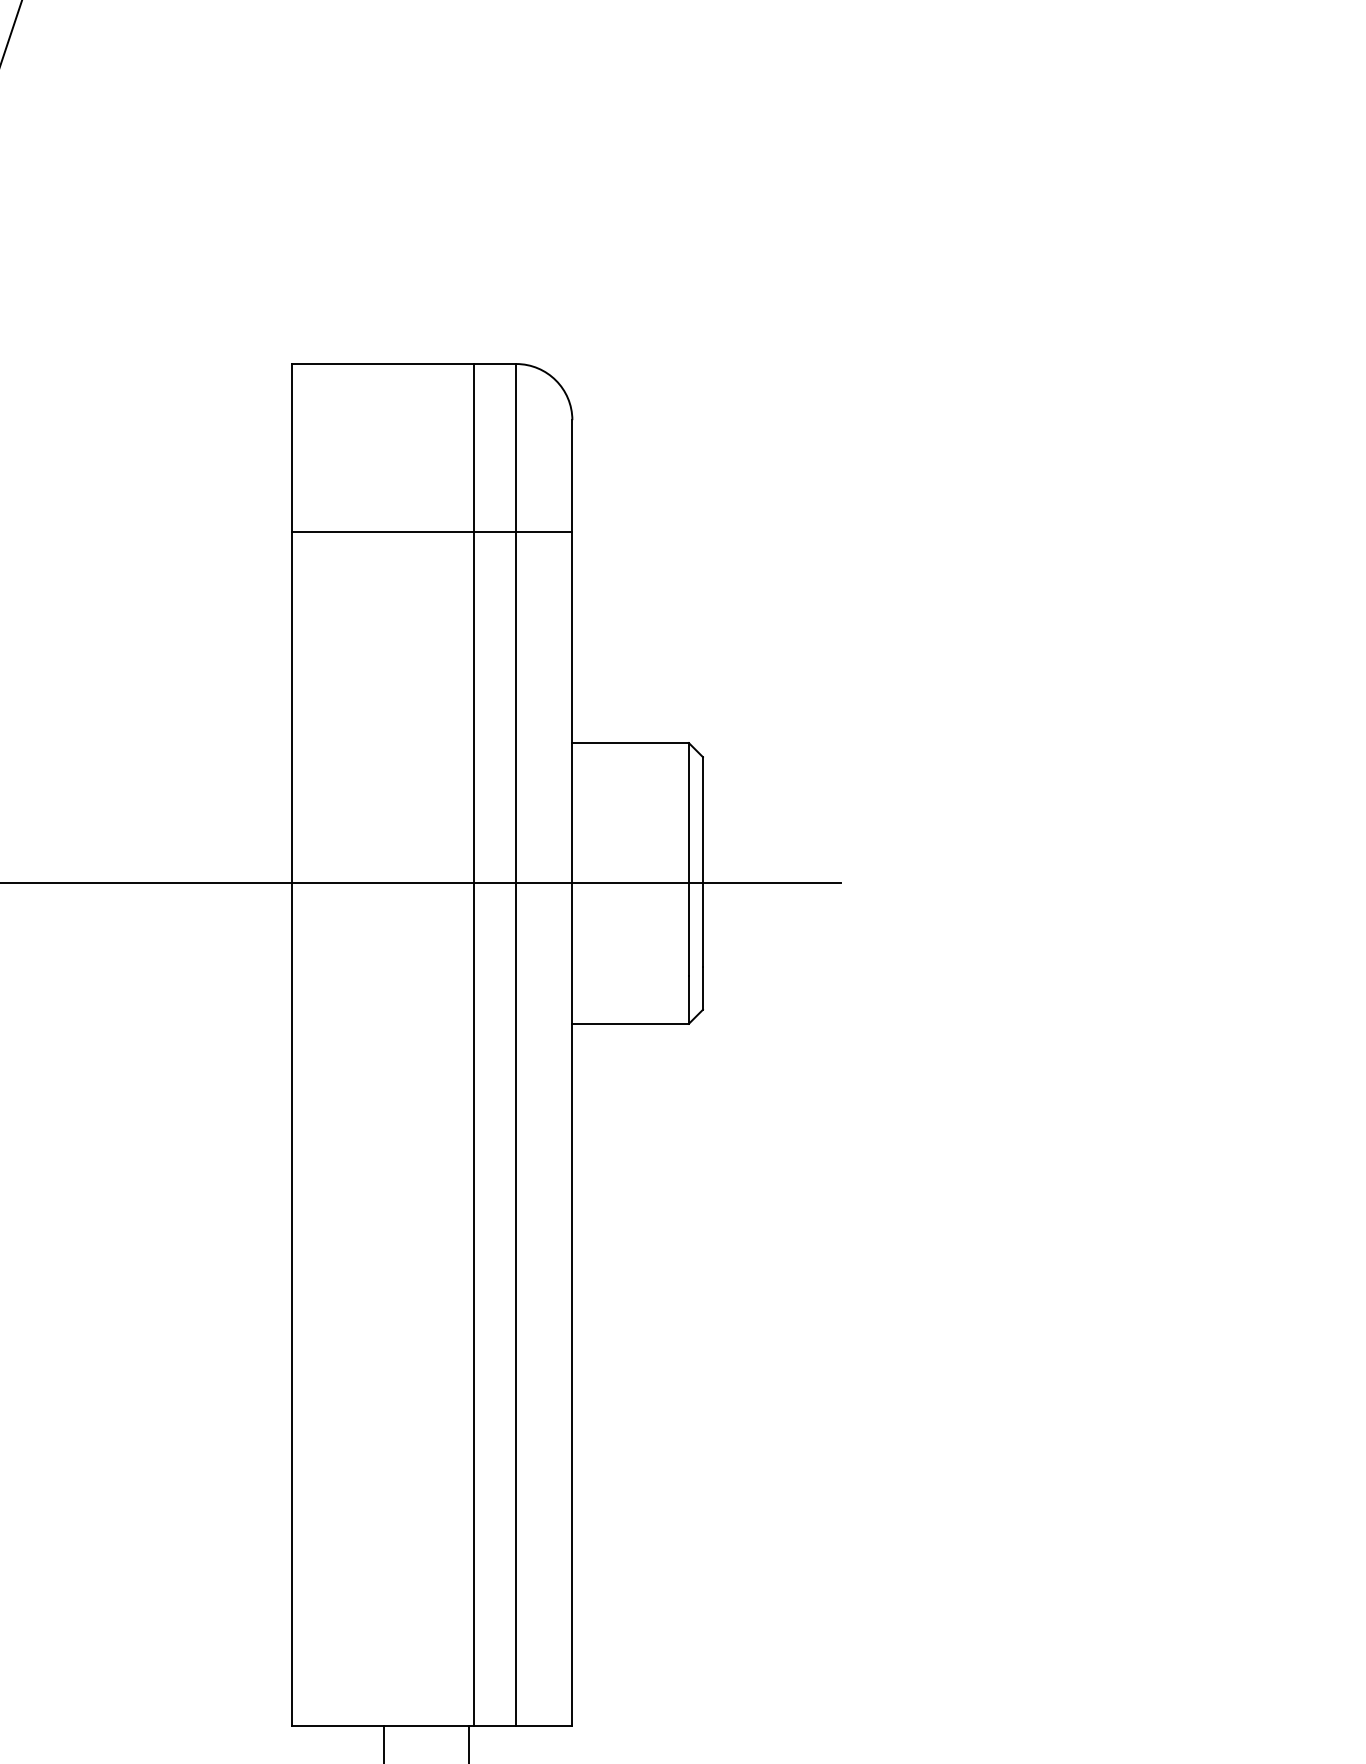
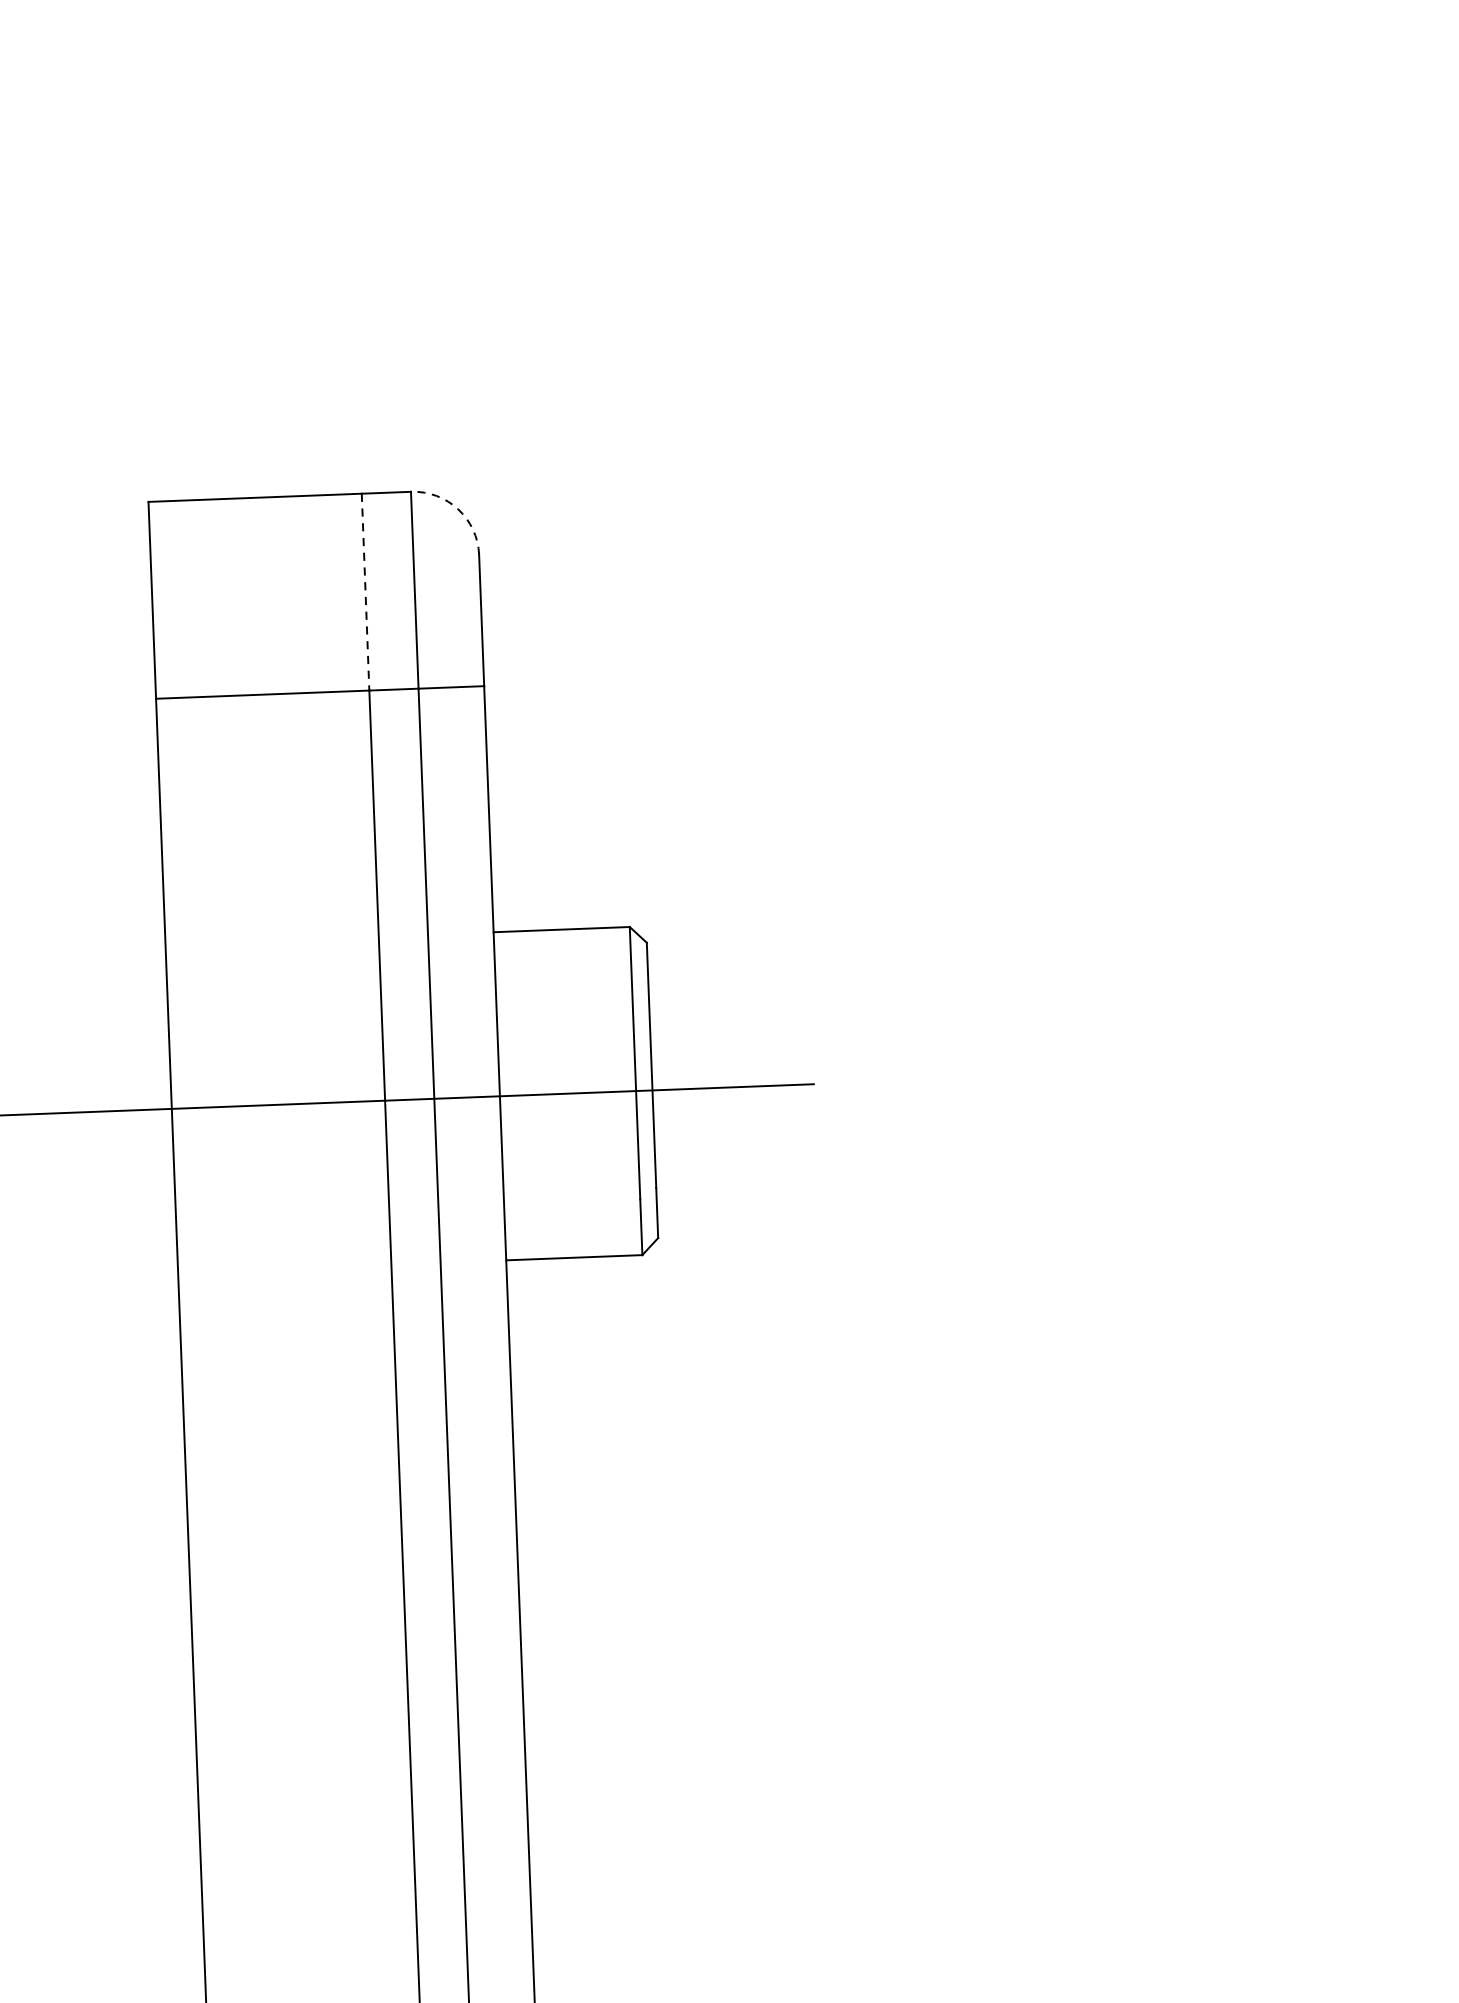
arc: (555, 380) -> (457, 509), solid -> dashed
line: (474, 448) -> (366, 592), solid -> dashed

